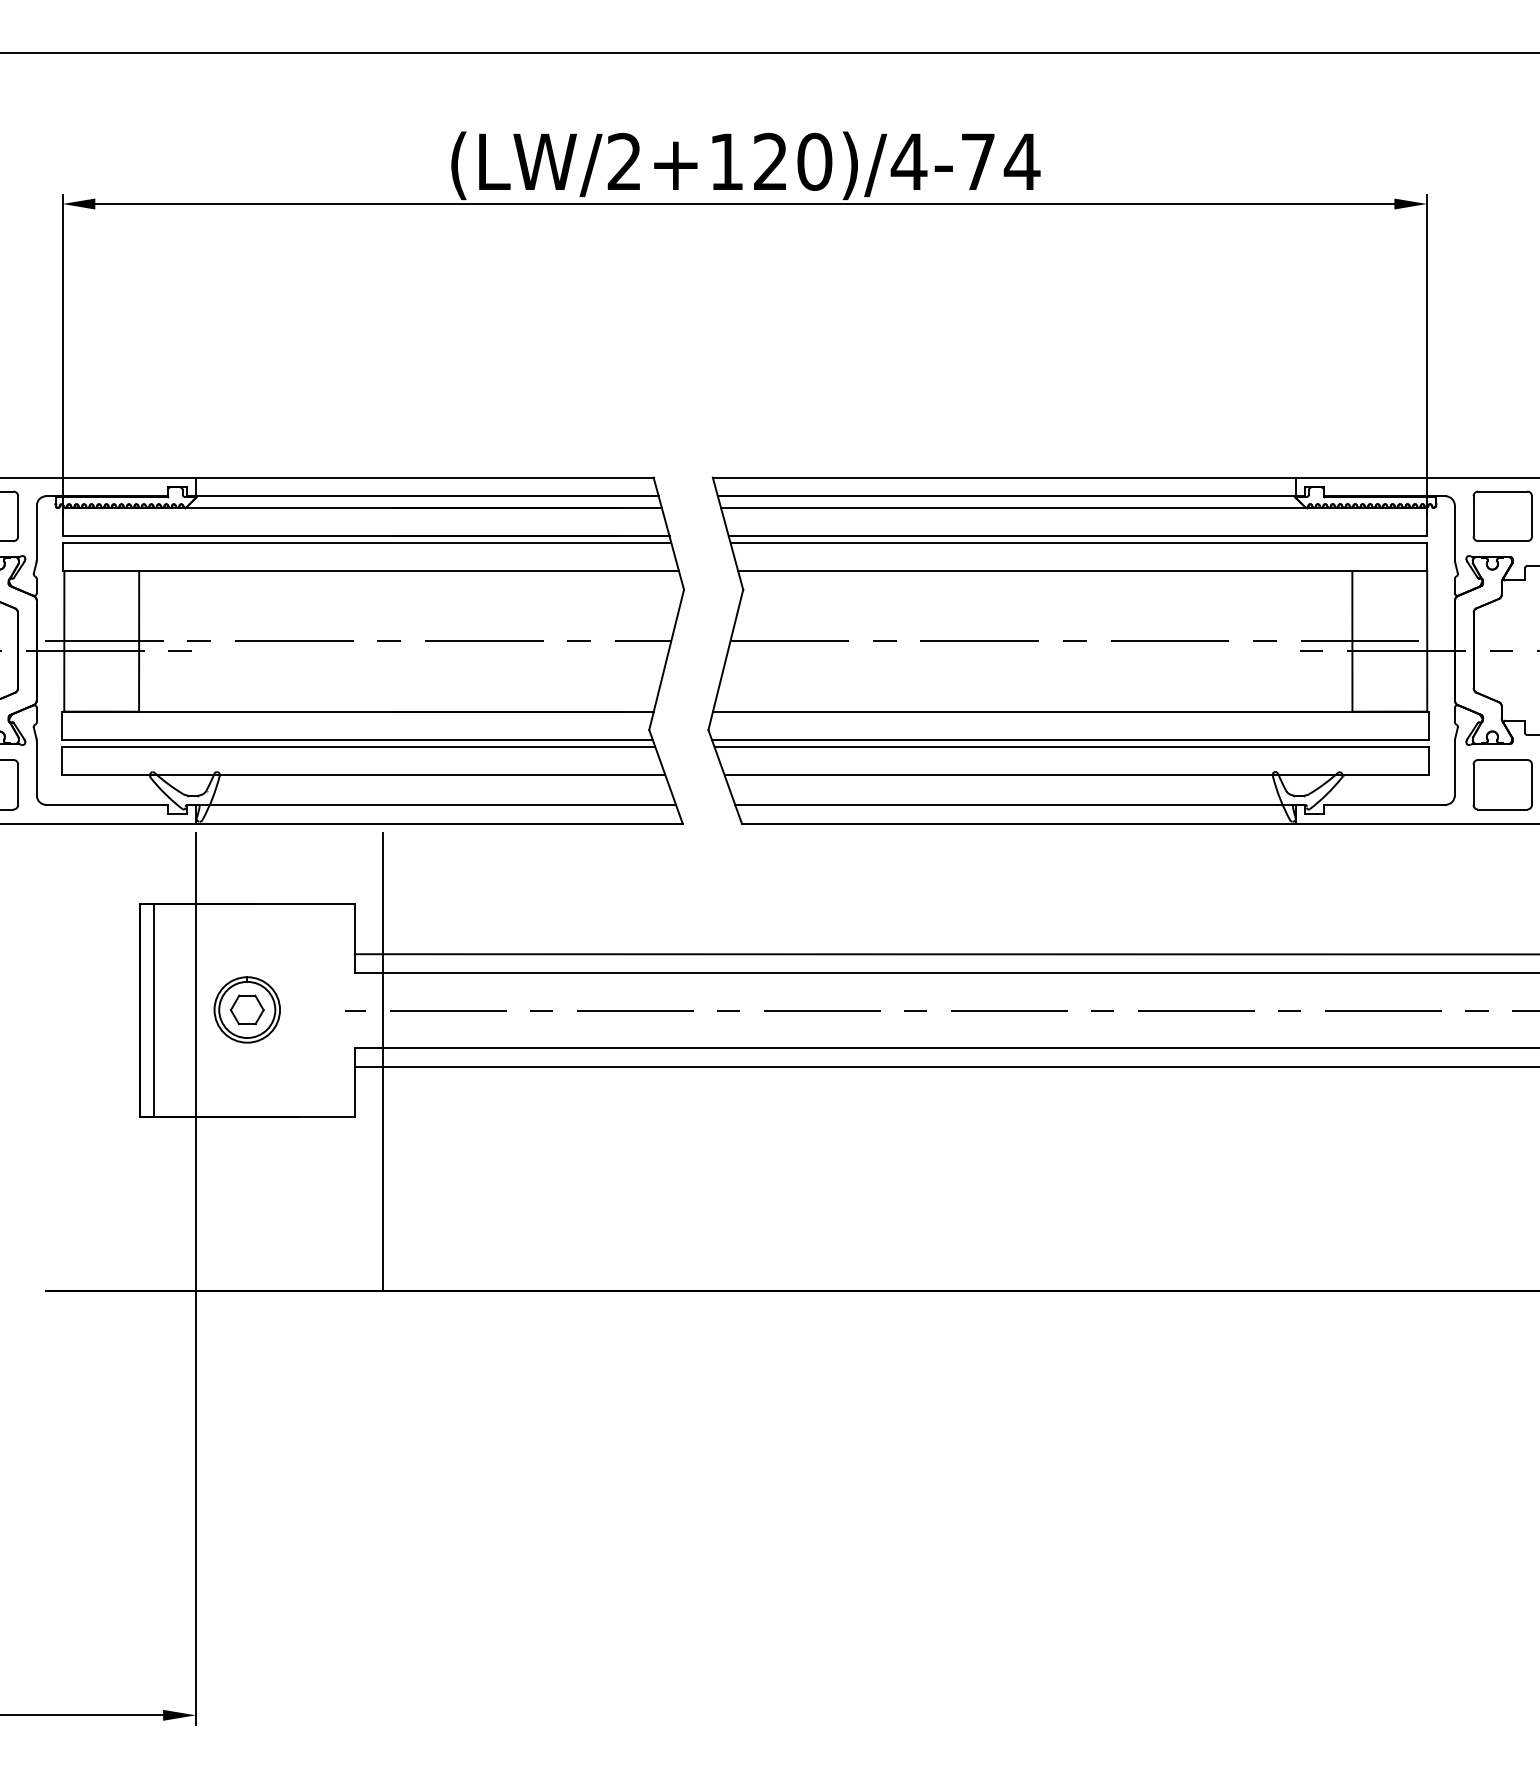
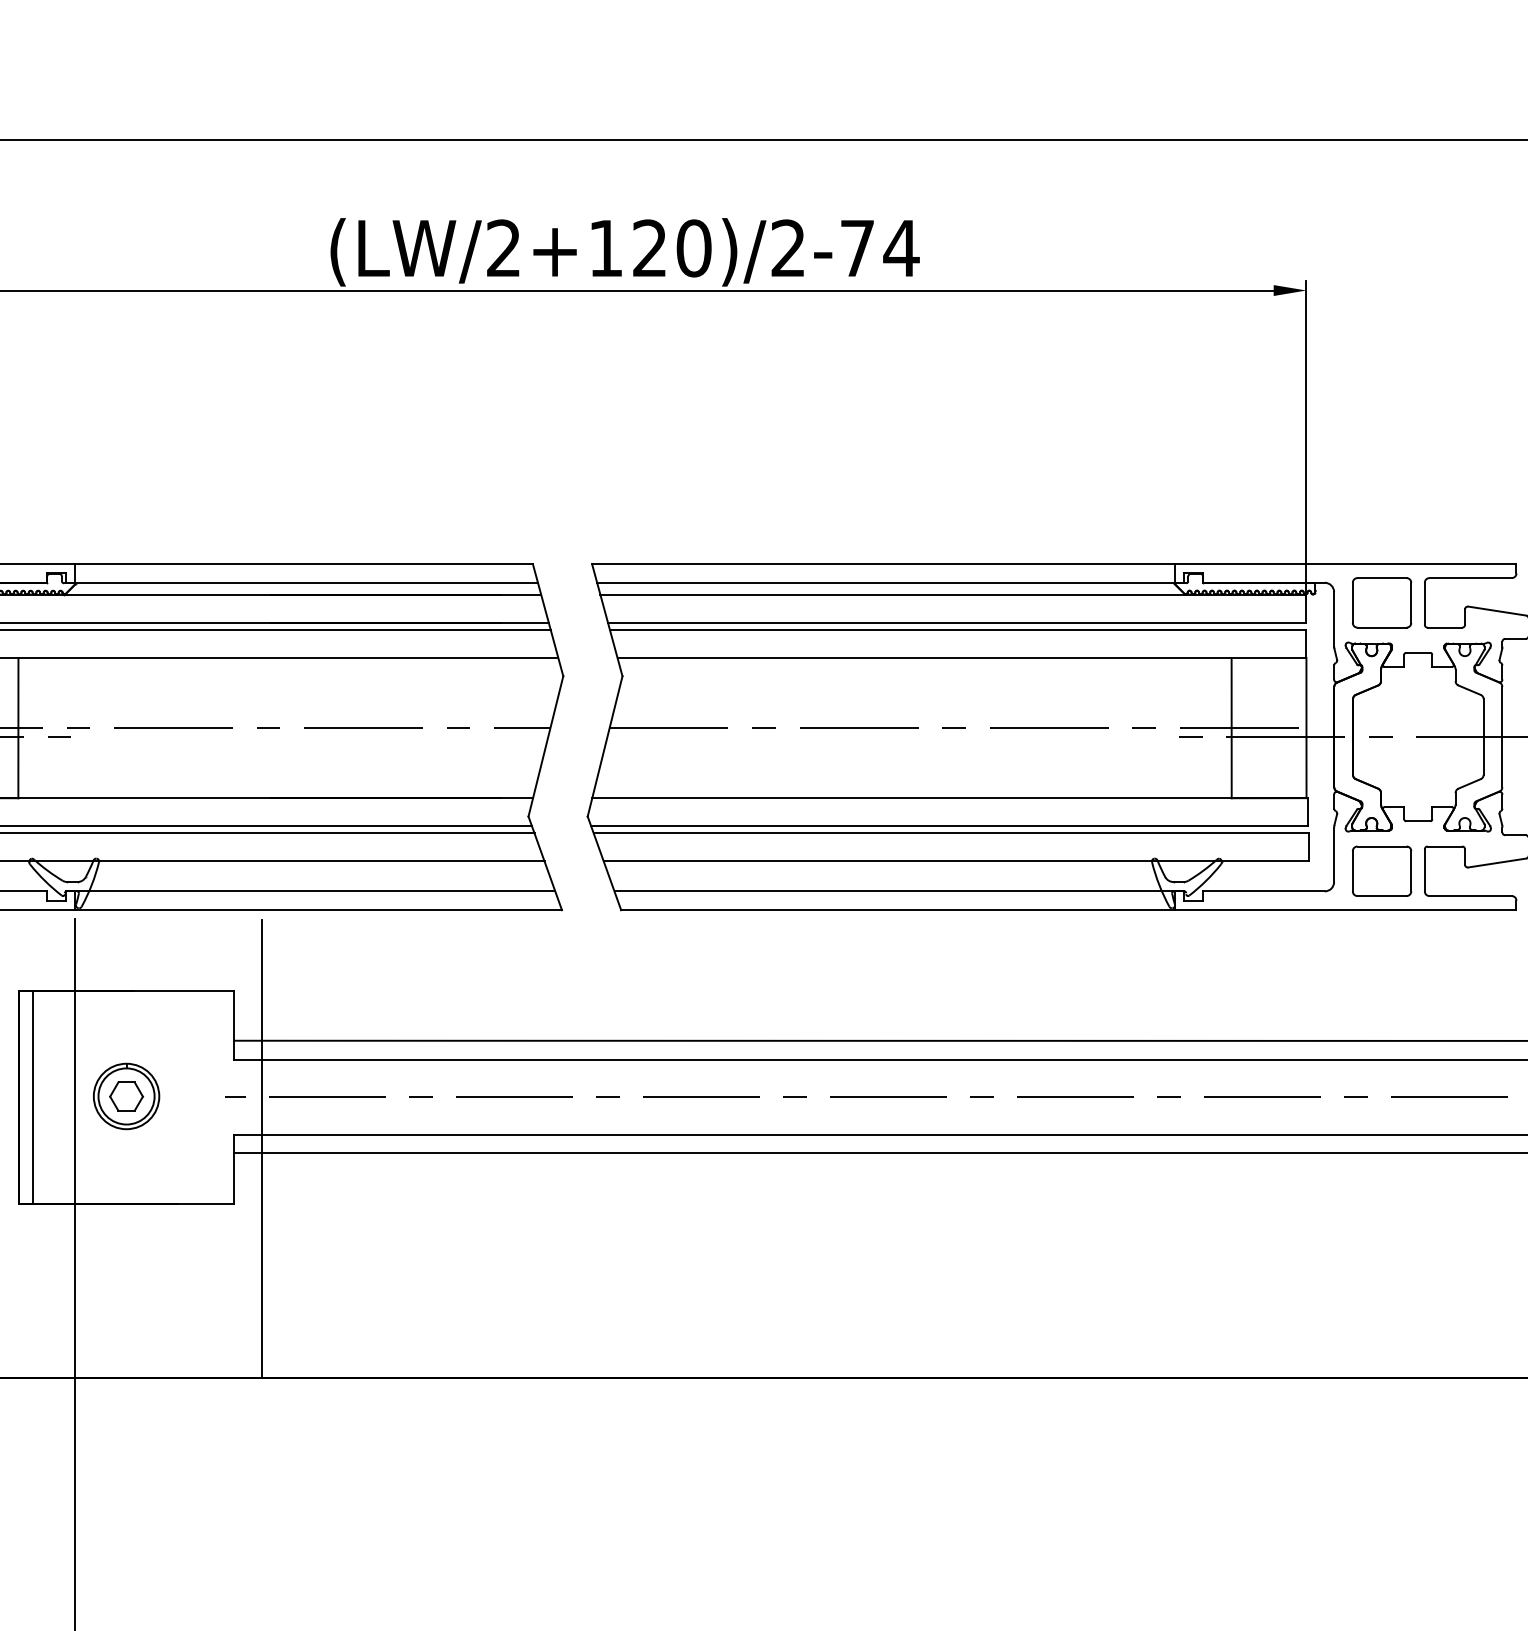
text: (908, 160) -> (787, 247), (LW/2+120)/4-74 -> (LW/2+120)/2-74

